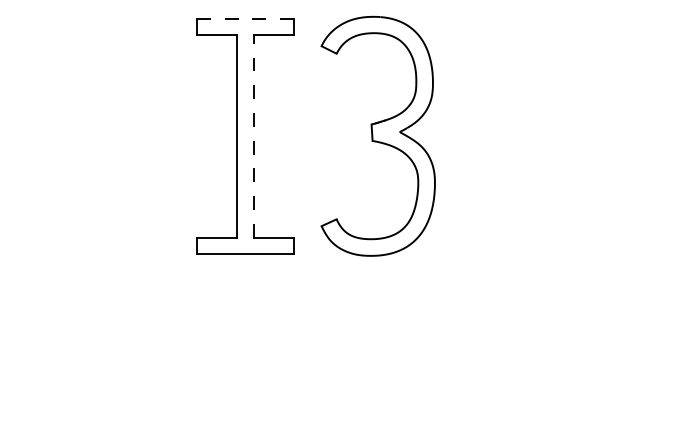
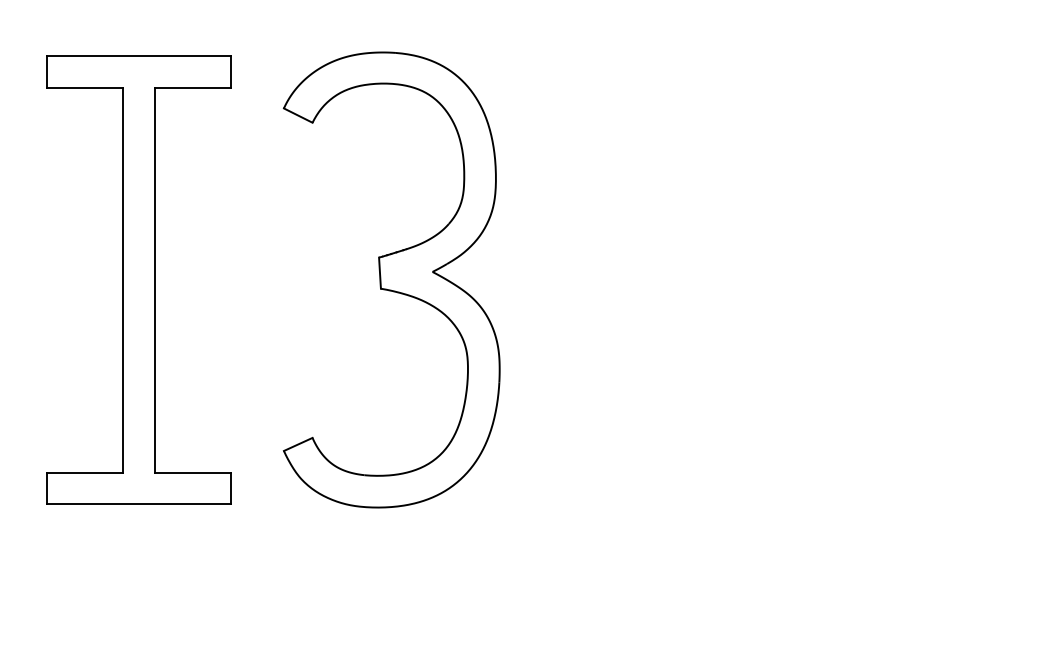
line: (244, 18) -> (137, 55), dashed -> solid
line: (253, 136) -> (154, 280), dashed -> solid

